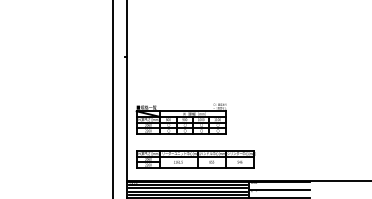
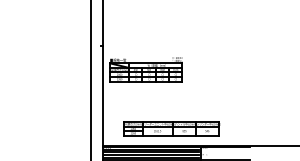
part: (180, 118) -> (145, 69), moved
part: (195, 159) -> (171, 128), moved
line: (279, 190) -> (225, 153), removed

